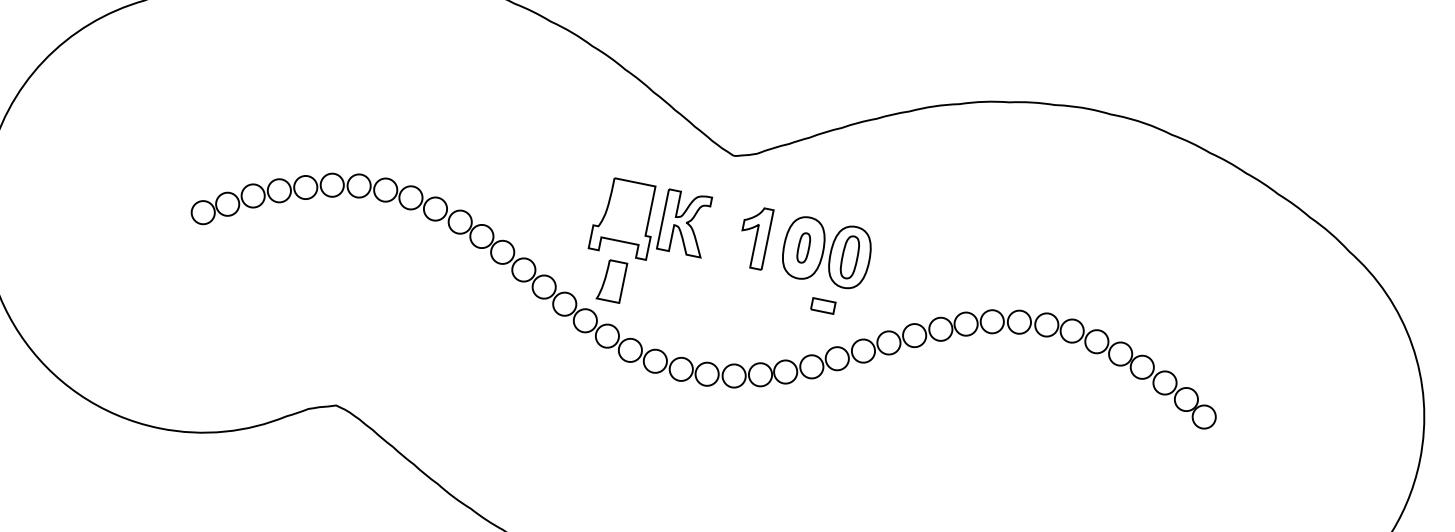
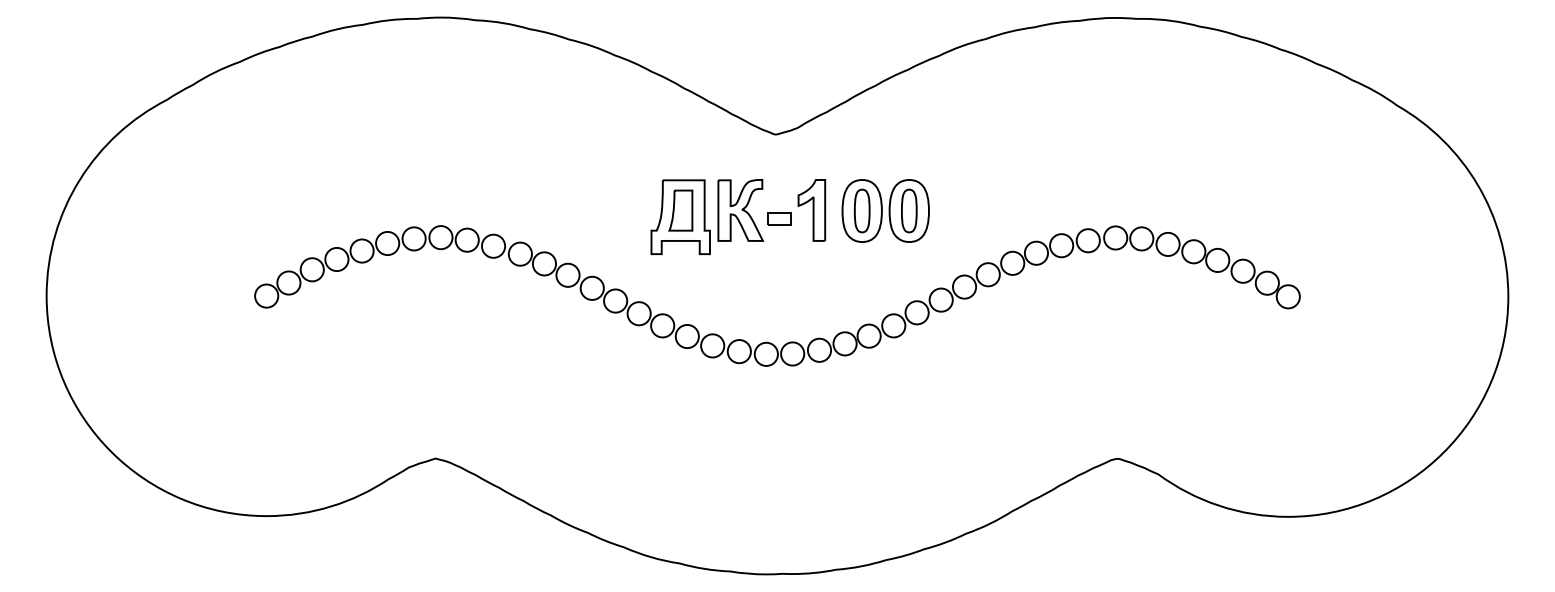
part: (803, 247) -> (861, 210), size x1.43
part: (611, 280) -> (680, 210), moved
part: (823, 305) -> (779, 218), moved

